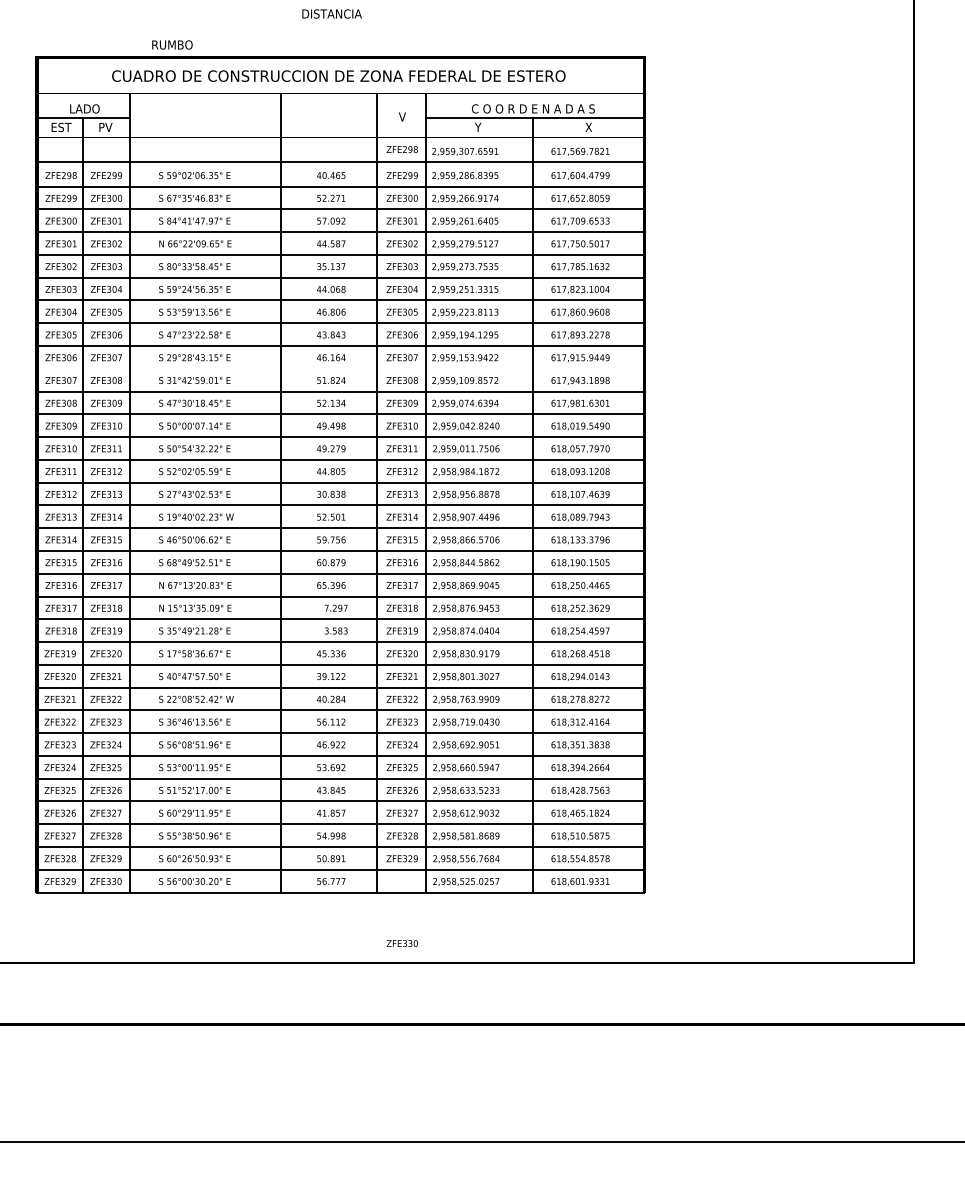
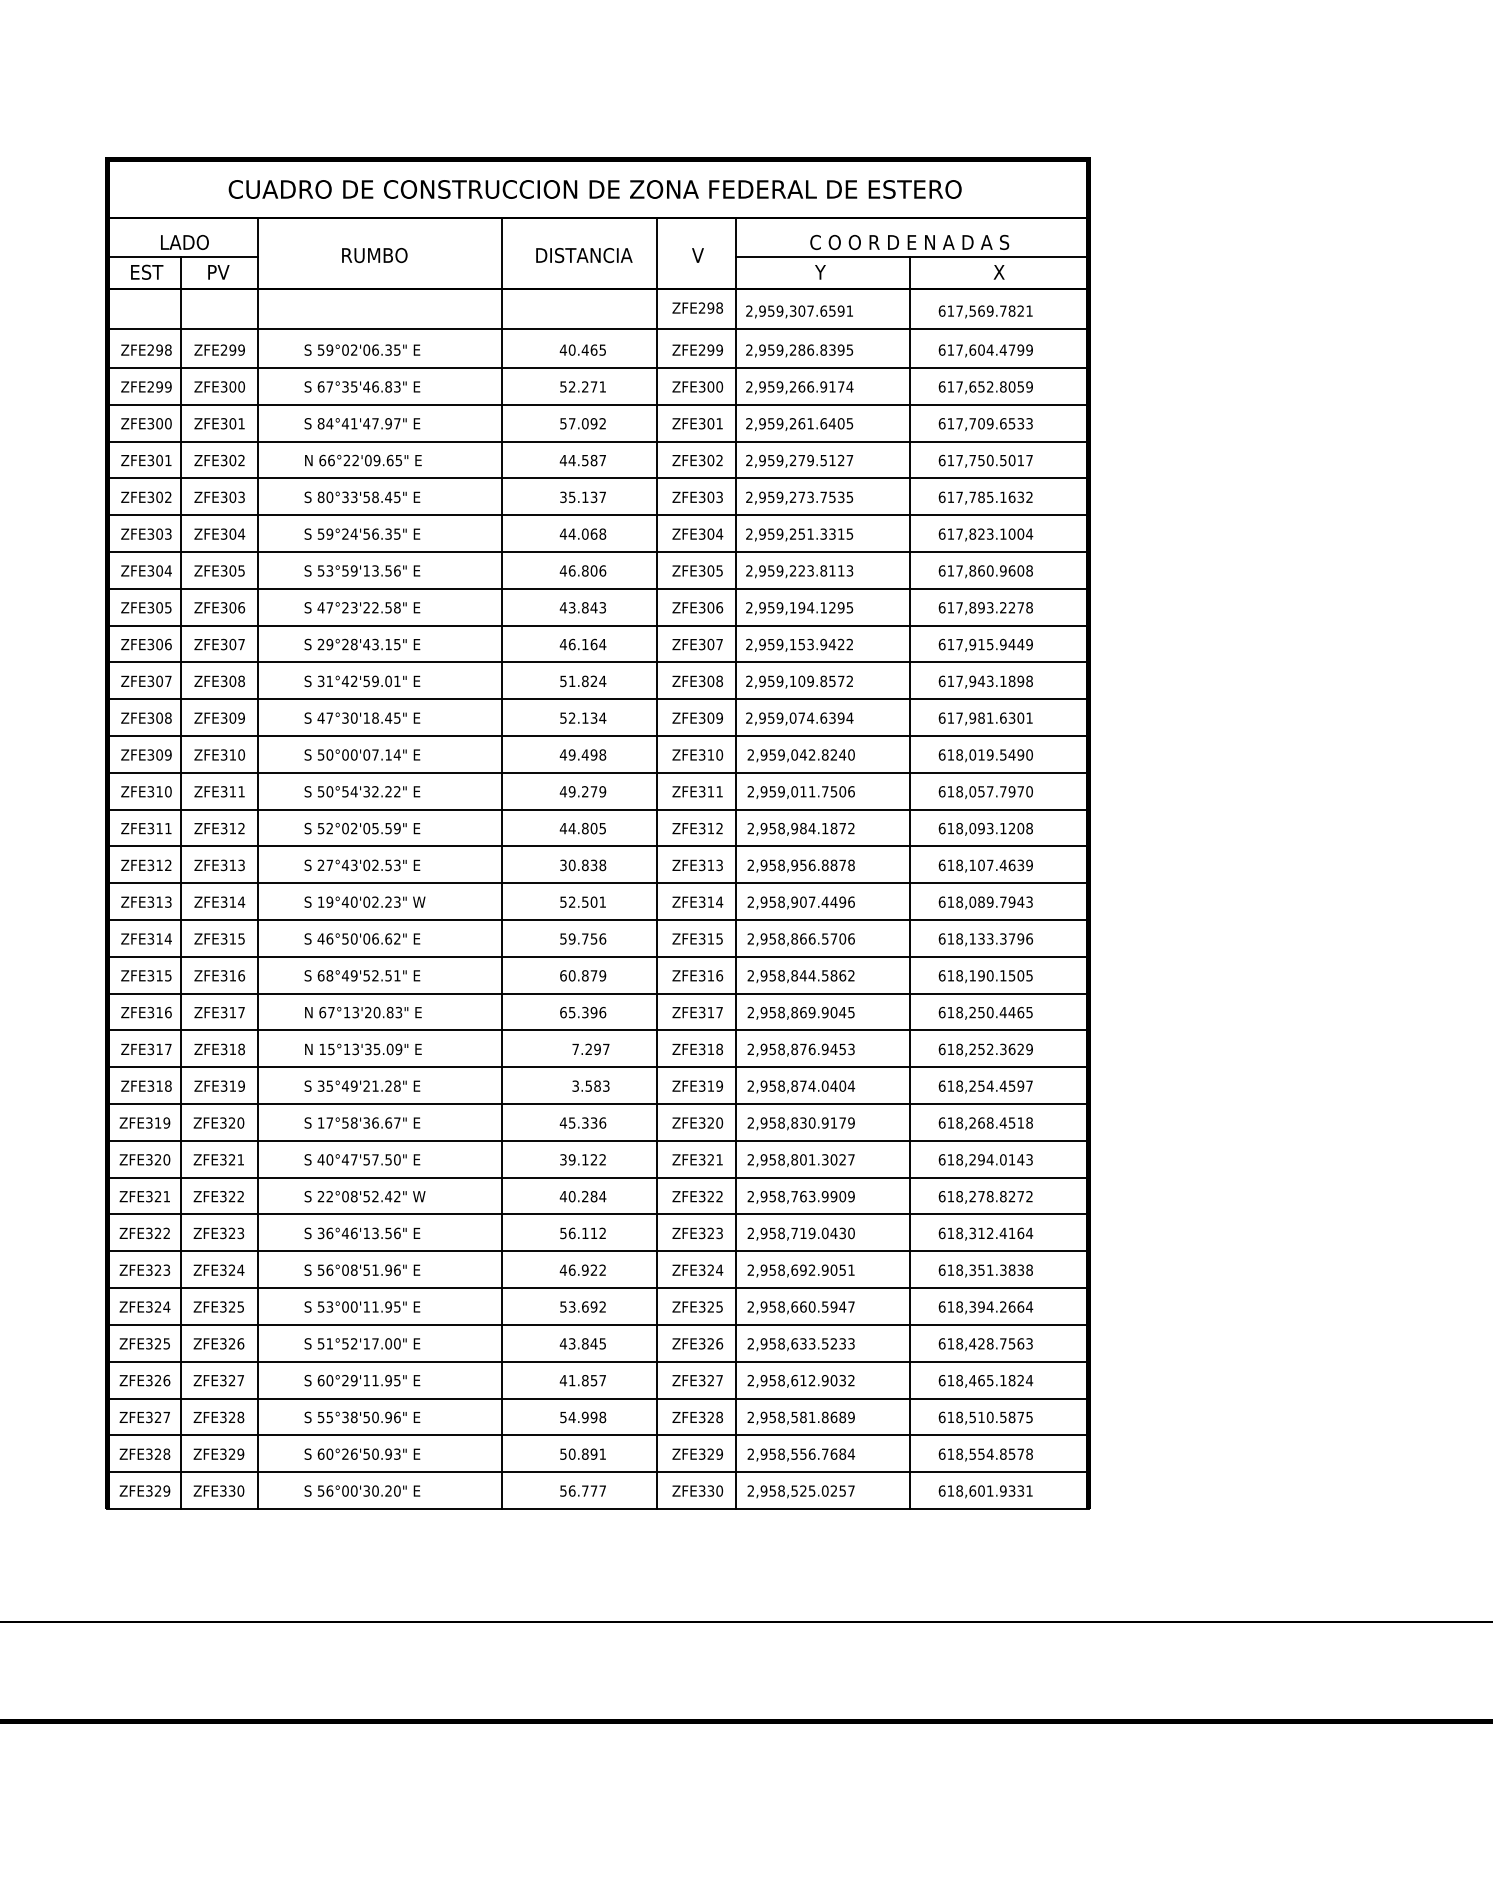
text: (331, 13) -> (583, 254), moved
text: (172, 44) -> (374, 254), moved
line: (340, 368) -> (597, 661), added
text: (401, 943) -> (696, 1491), moved

